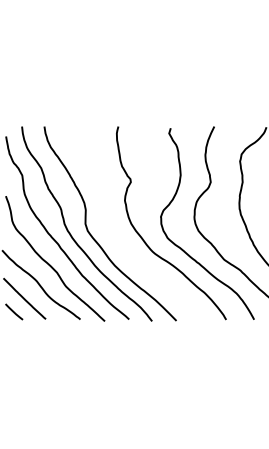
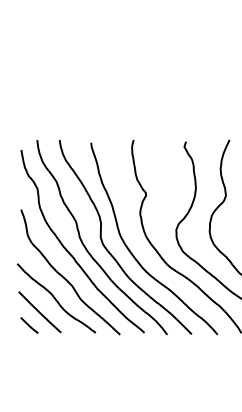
curve: (119, 242) -> (134, 255), added

